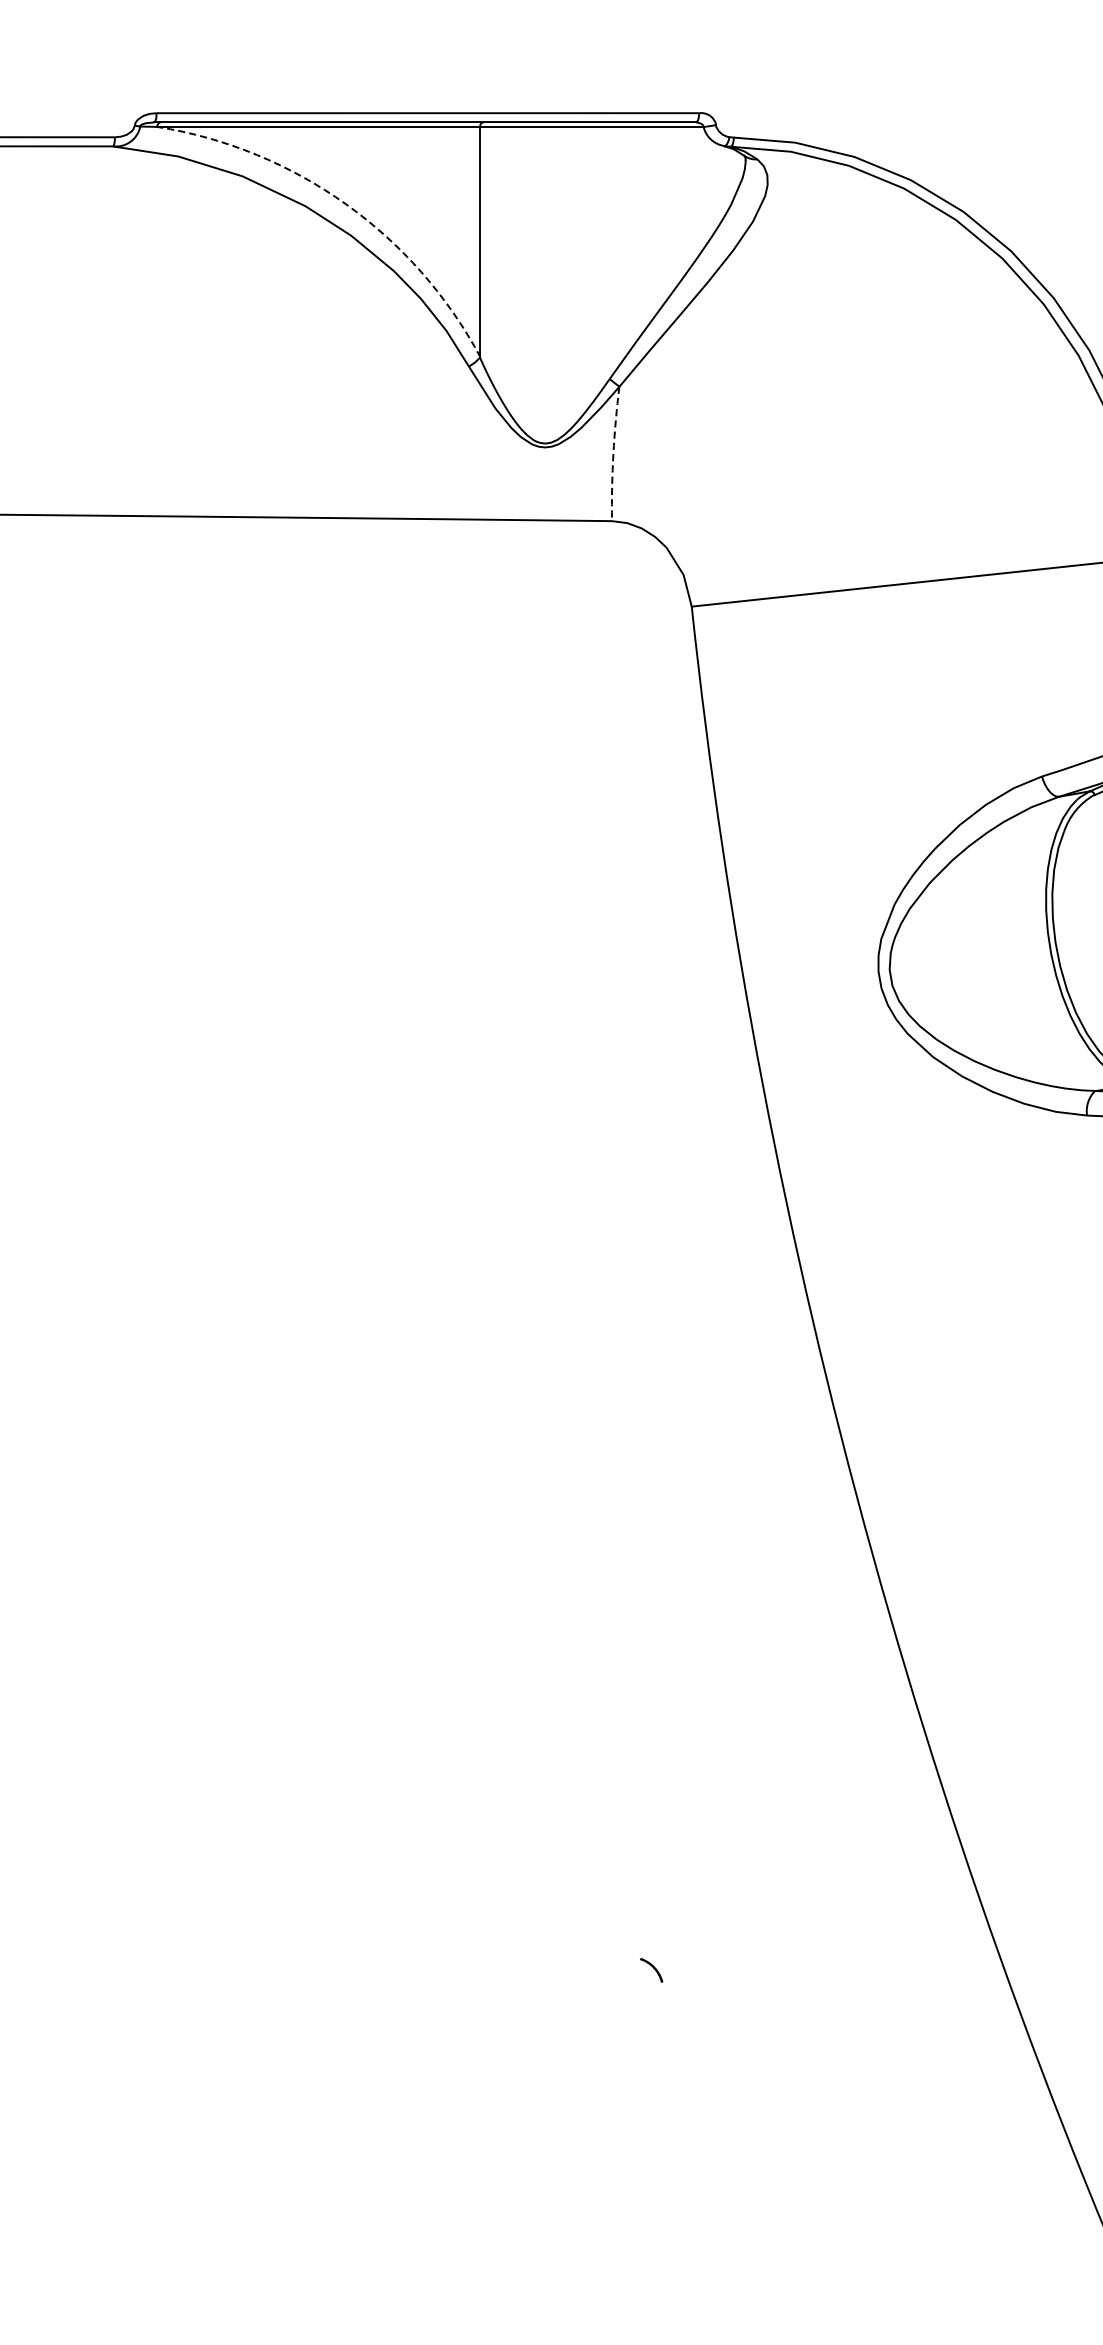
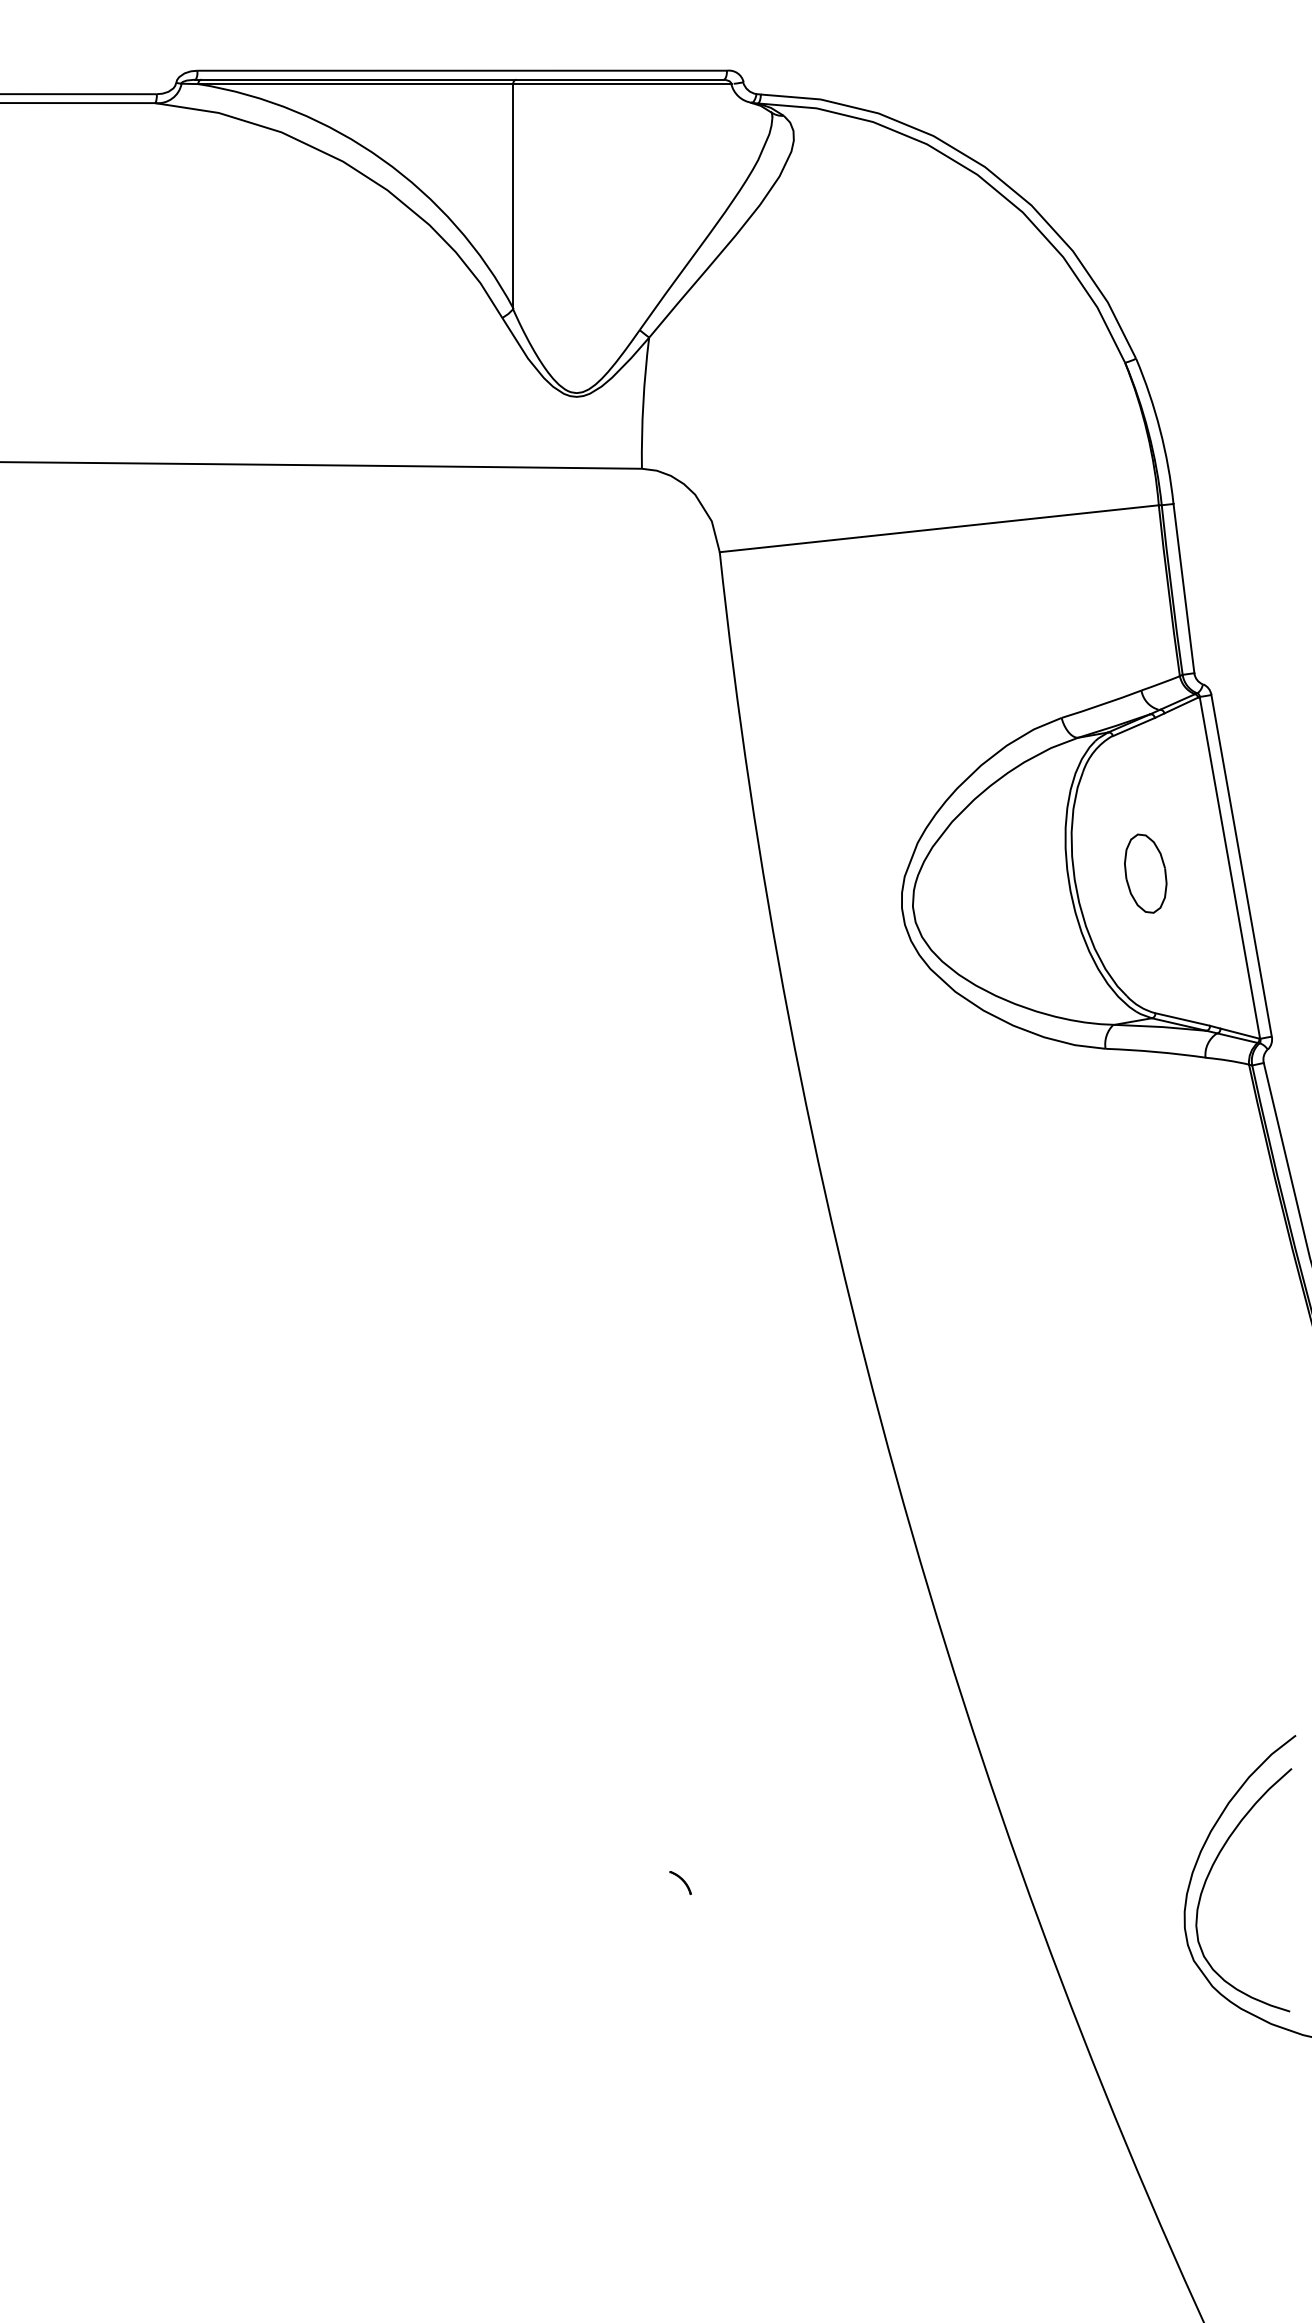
arc: (346, 204) -> (382, 159), dashed -> solid
arc: (613, 454) -> (643, 403), dashed -> solid

